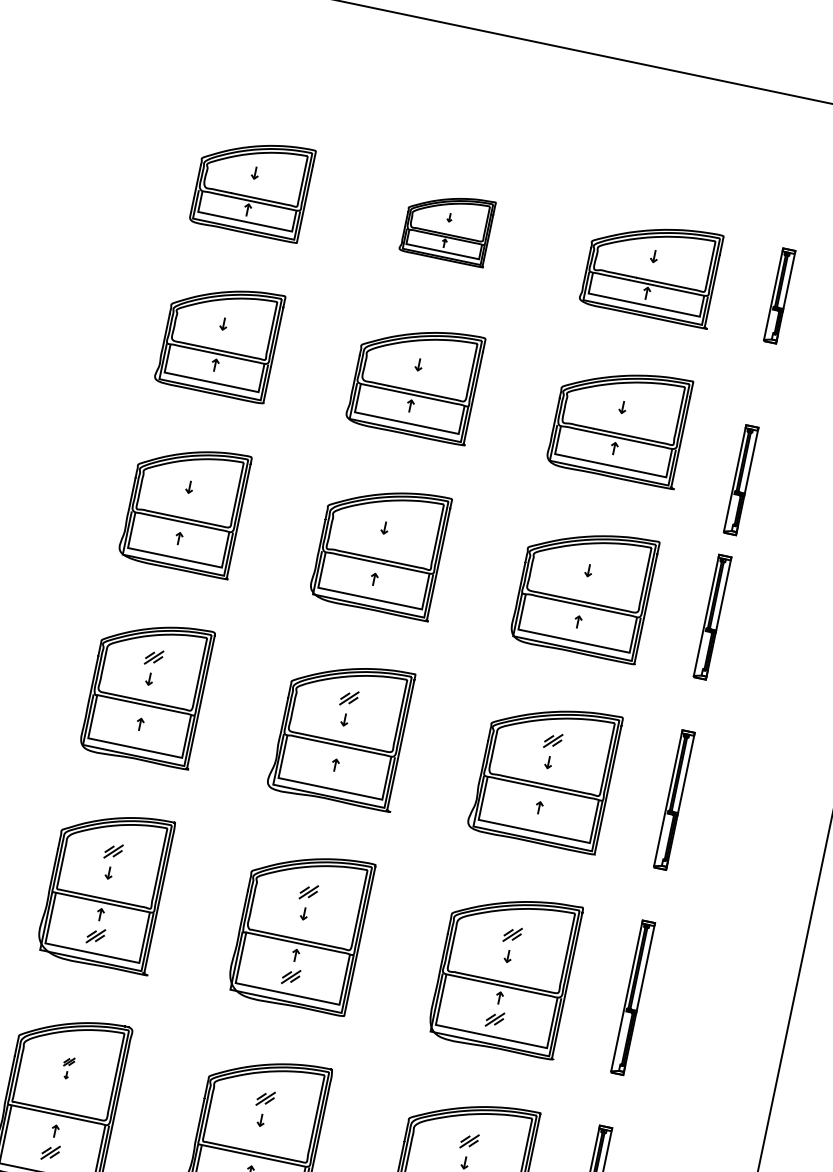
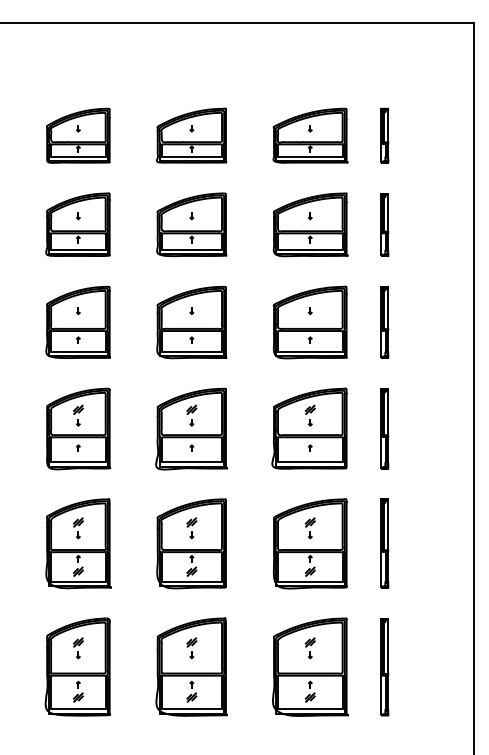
part: (447, 226) -> (191, 135), size x1.43
part: (741, 479) -> (384, 224), moved
part: (66, 1067) -> (77, 648), size x1.67

